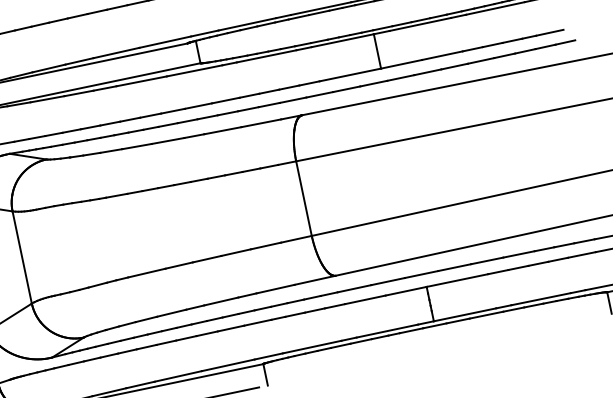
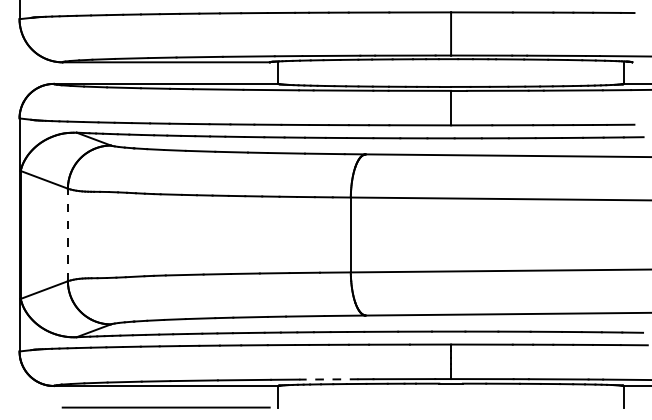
line: (21, 257) -> (67, 234), solid -> dashed
line: (311, 347) -> (328, 379), solid -> dashed

